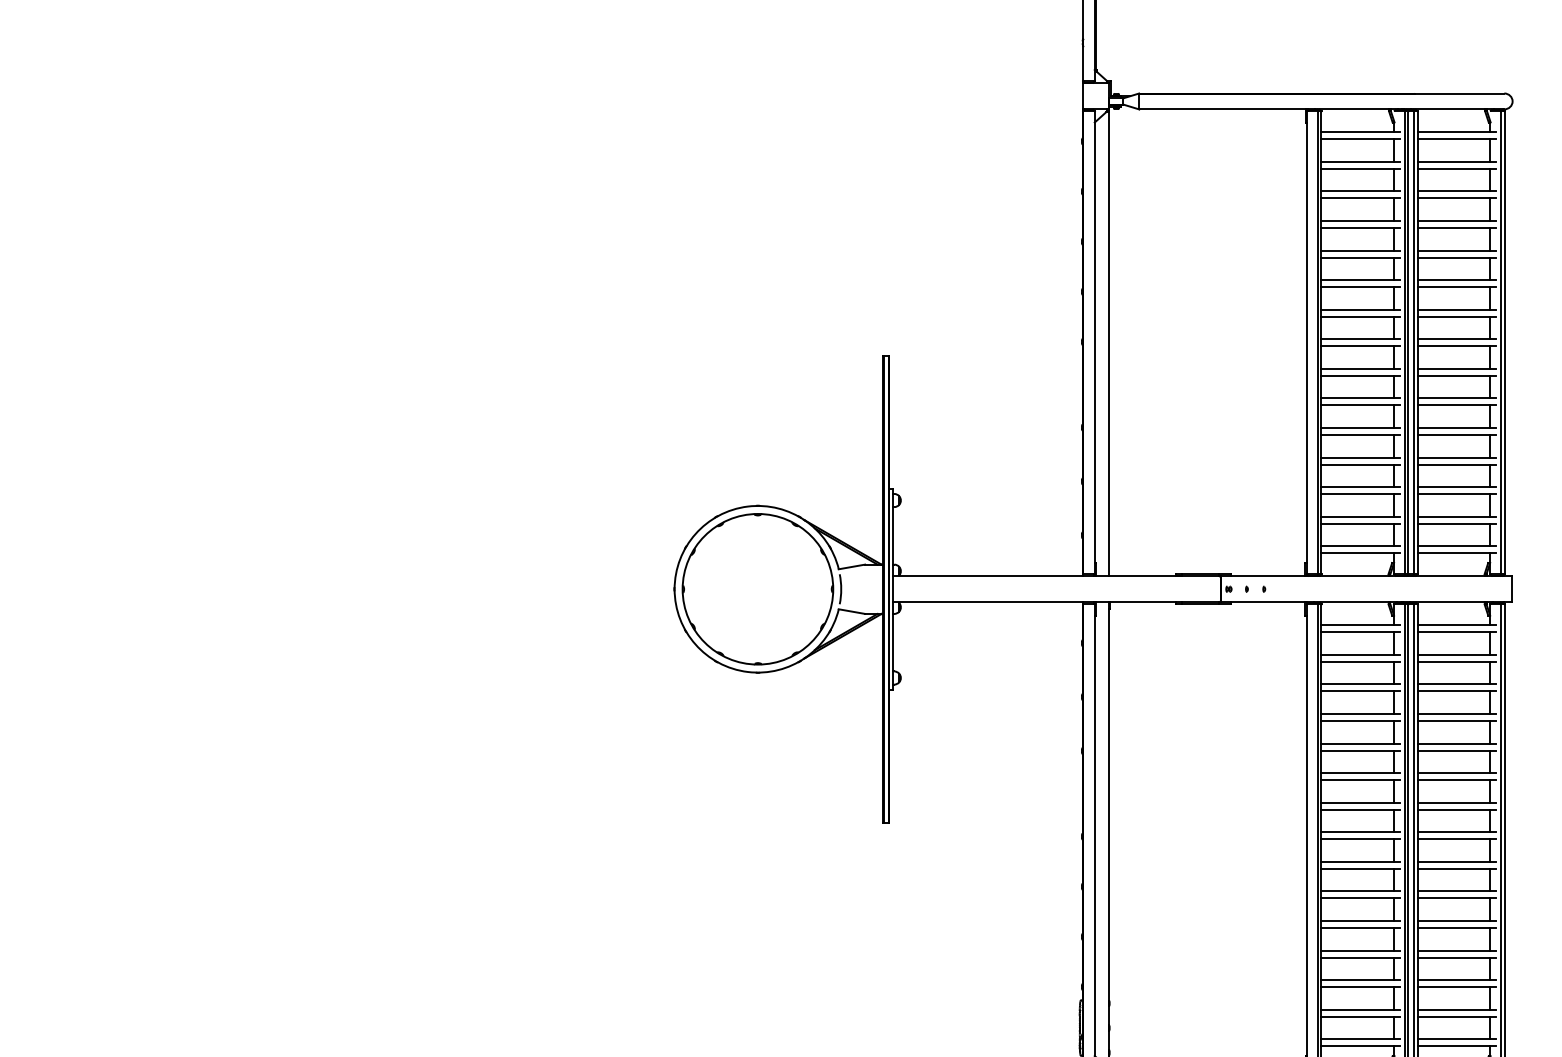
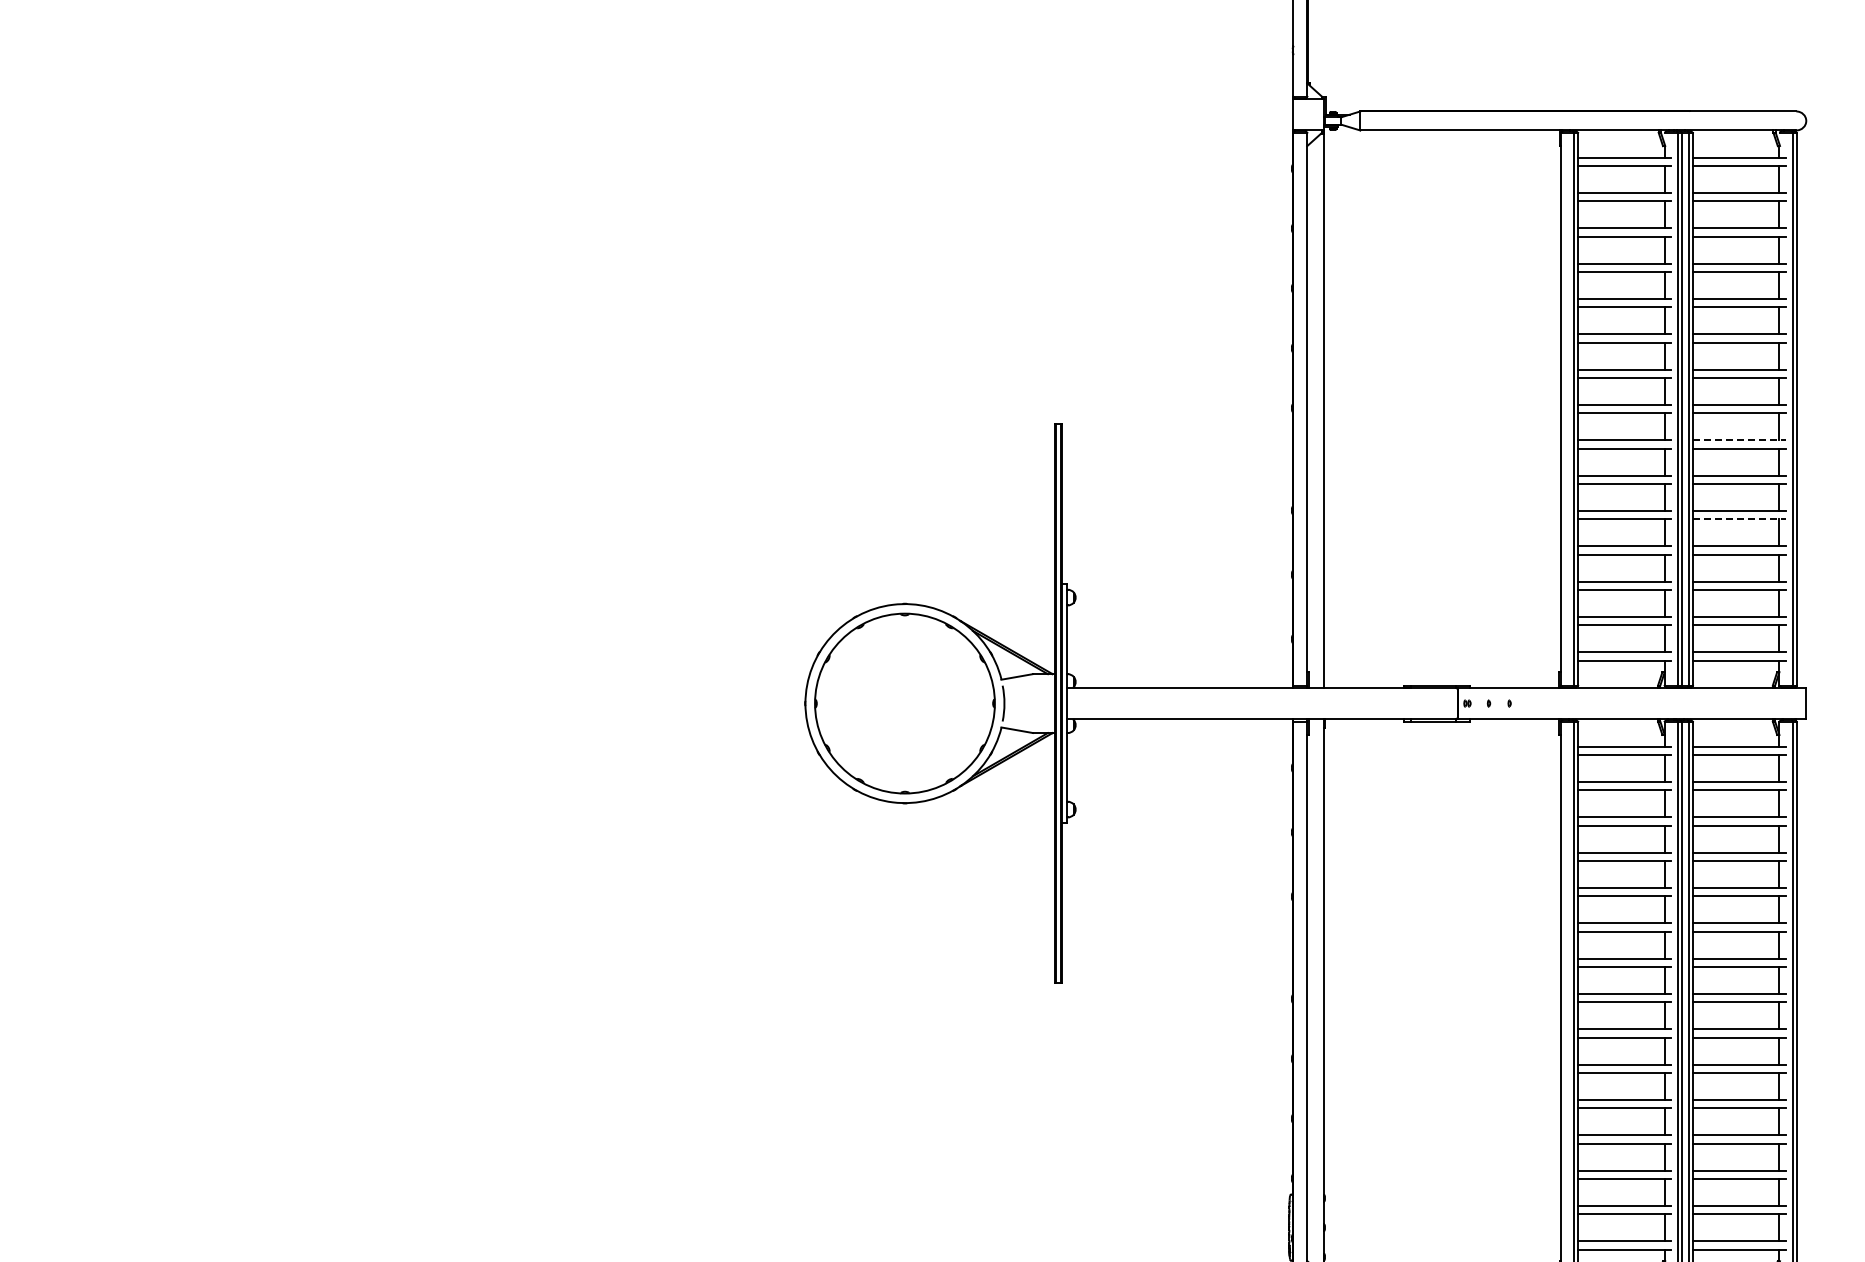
line: (1456, 368) -> (1739, 440), solid -> dashed
line: (1456, 435) -> (1739, 519), solid -> dashed

